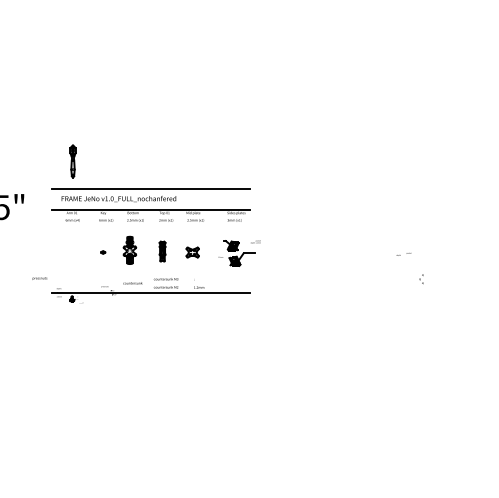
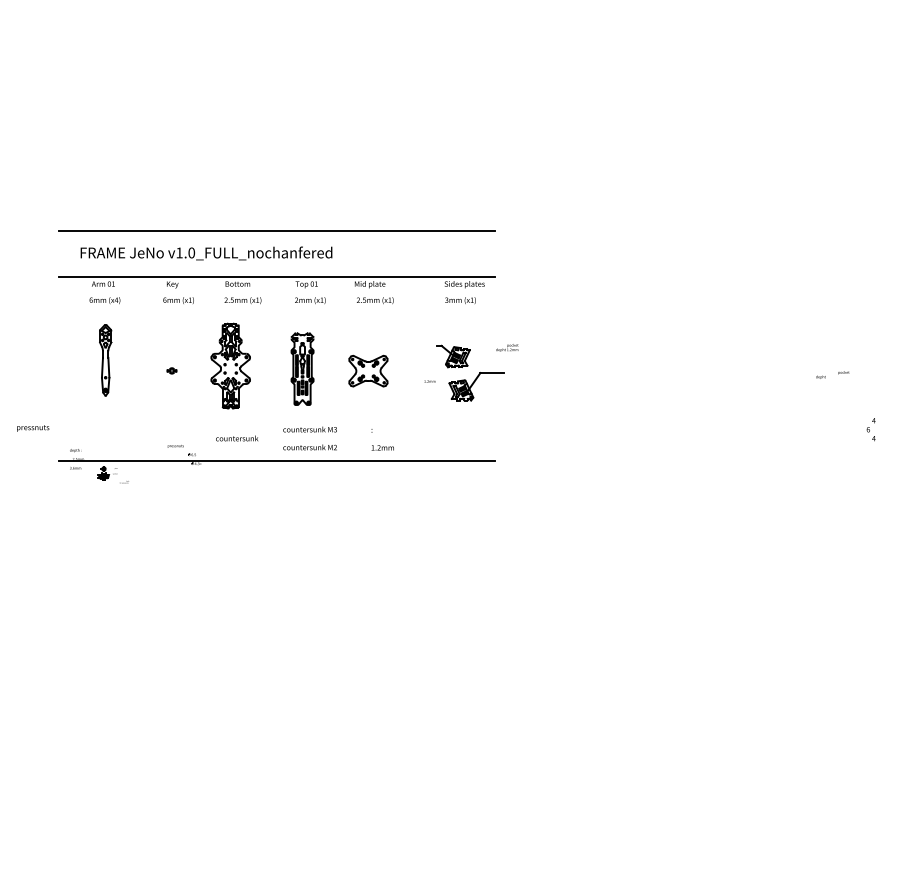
part: (72, 161) -> (104, 359), moved
part: (129, 250) -> (229, 366), size x1.43
part: (162, 251) -> (302, 368), size x1.67
part: (192, 252) -> (368, 370), size x1.43

